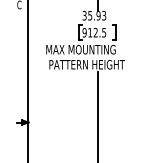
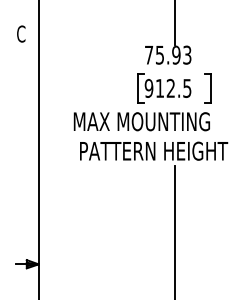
text: (84, 15) -> (148, 54), 35.93 -> 75.93

